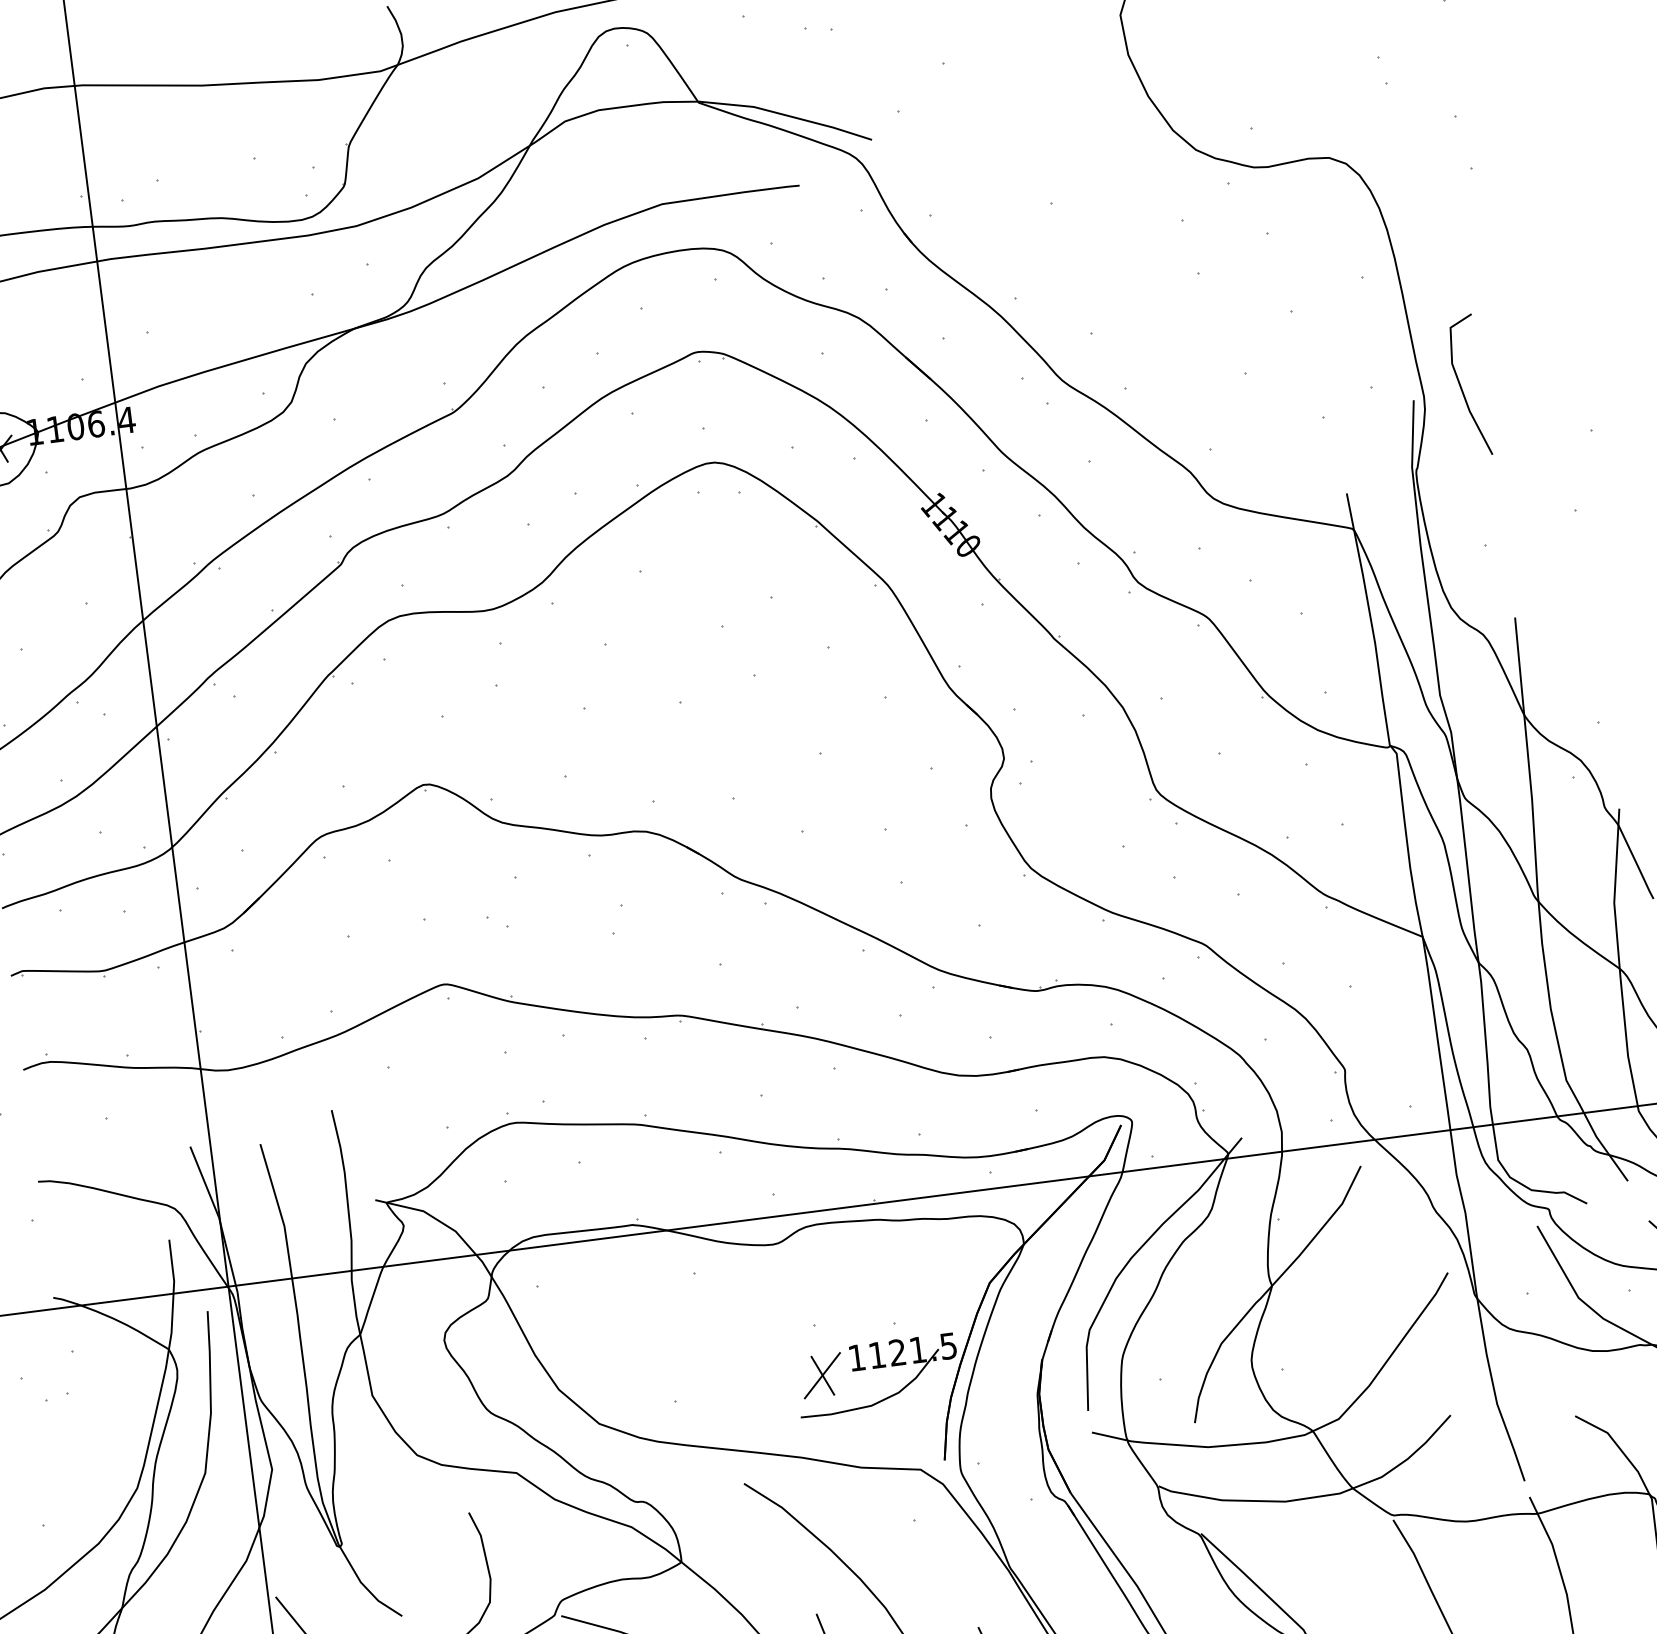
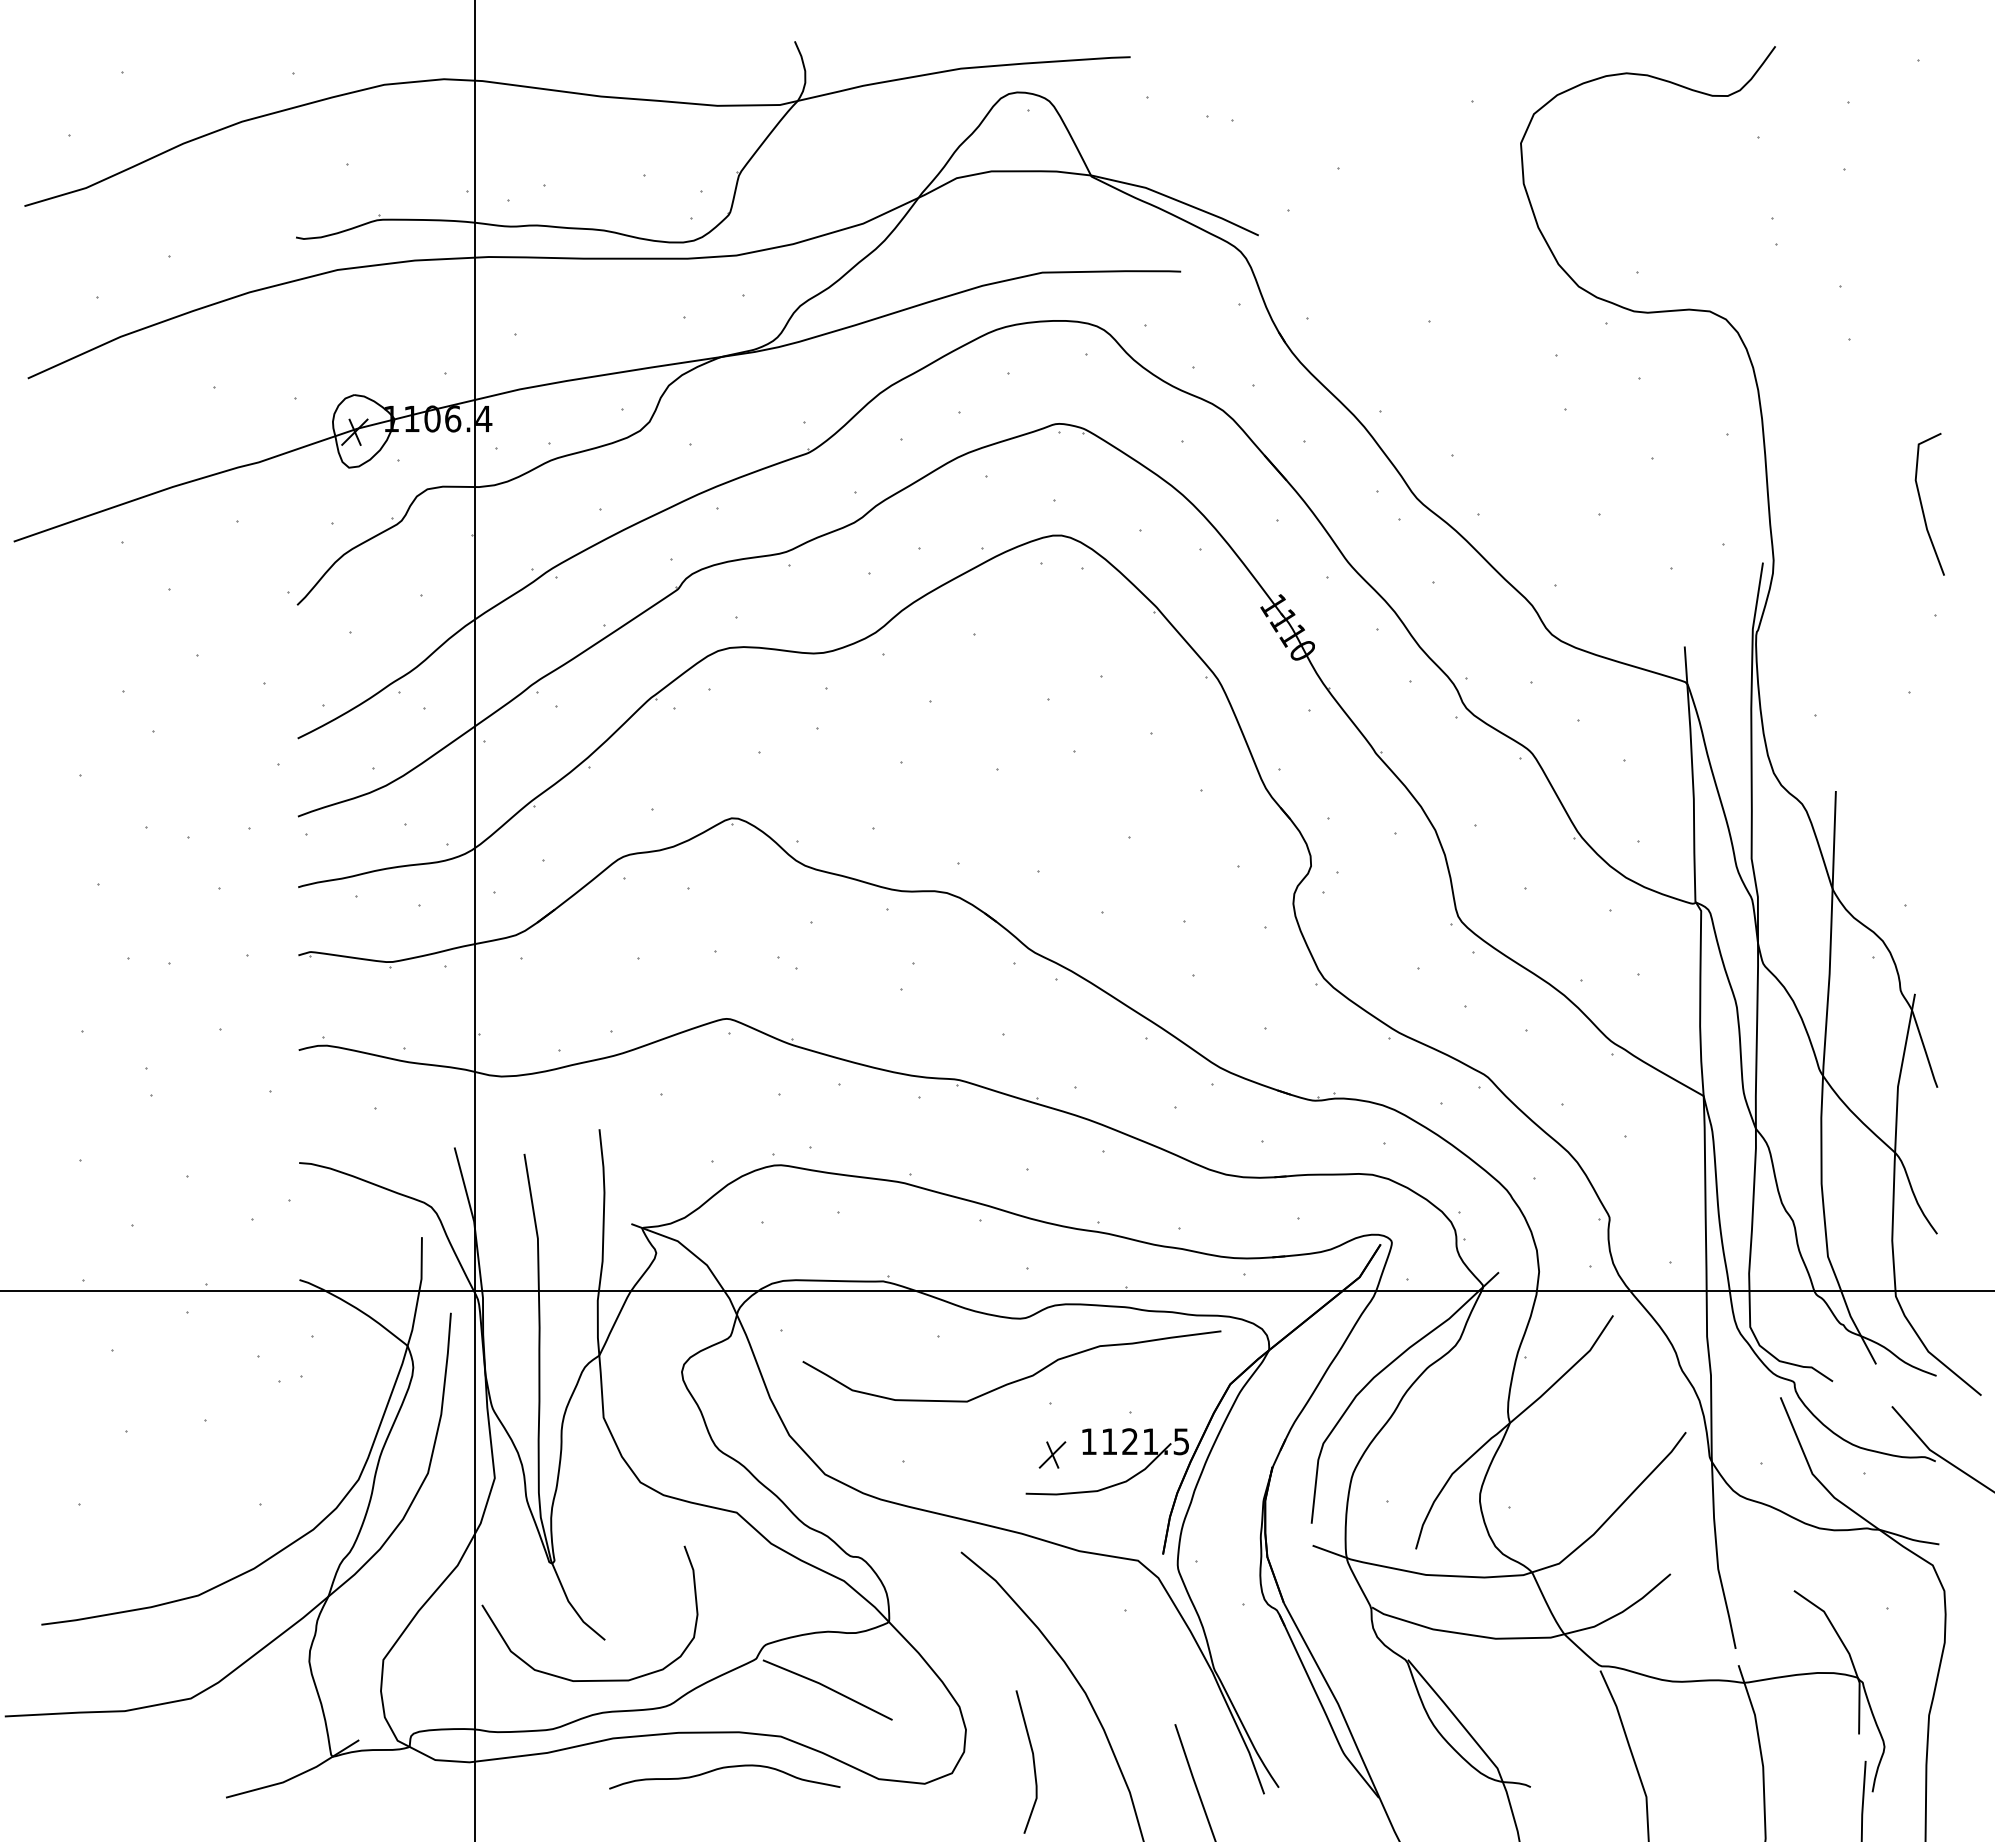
line: (1461, 386) -> (1922, 504), moved
curve: (776, 1306) -> (1015, 1380), added
part: (822, 1375) -> (1052, 1454), size x0.62

